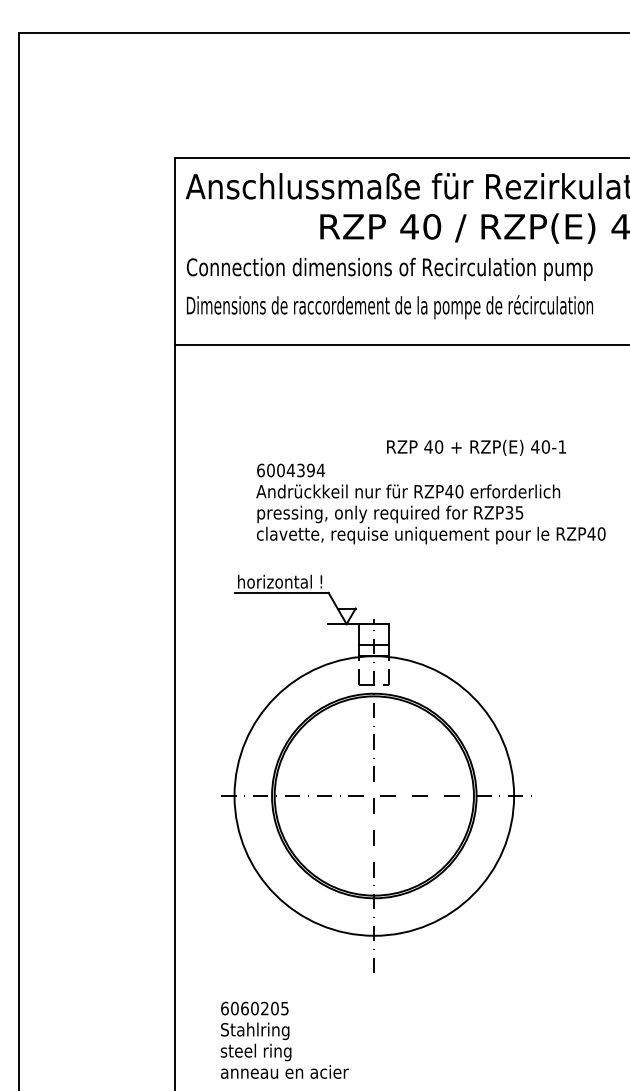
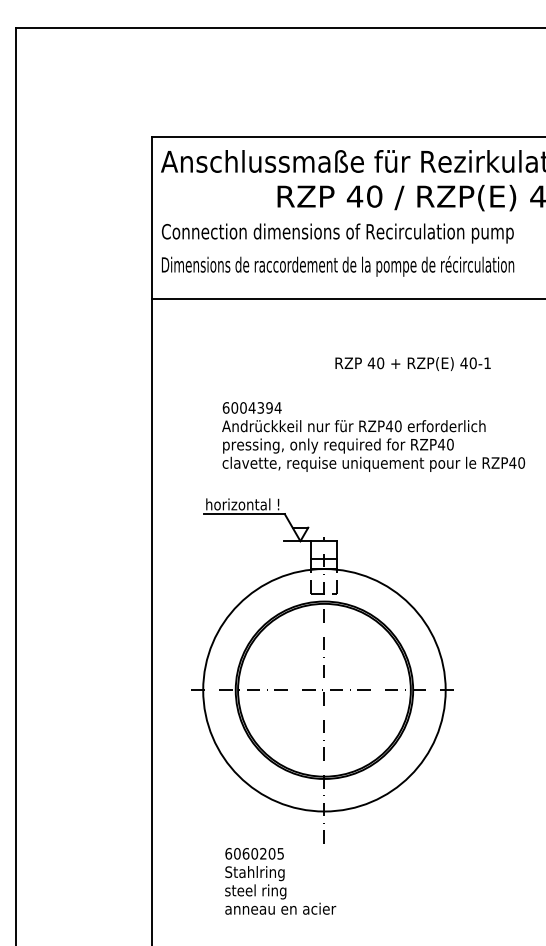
text: (476, 447) -> (413, 363), moved
text: (514, 512) -> (446, 444), RZP35 -> RZP40
text: (284, 1039) -> (280, 880), moved

